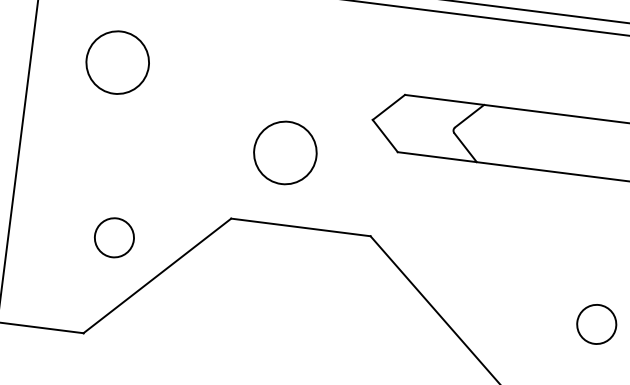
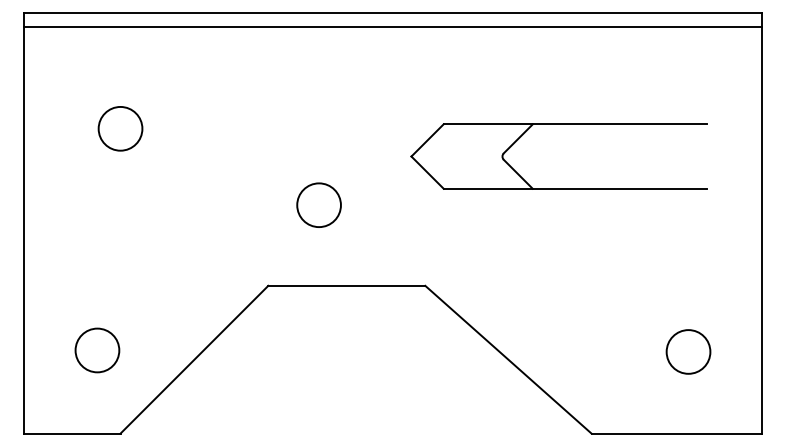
circle: (117, 62) -> (120, 128), size x0.62
circle: (284, 152) -> (318, 204), size x0.62
circle: (114, 237) -> (97, 350), moved

